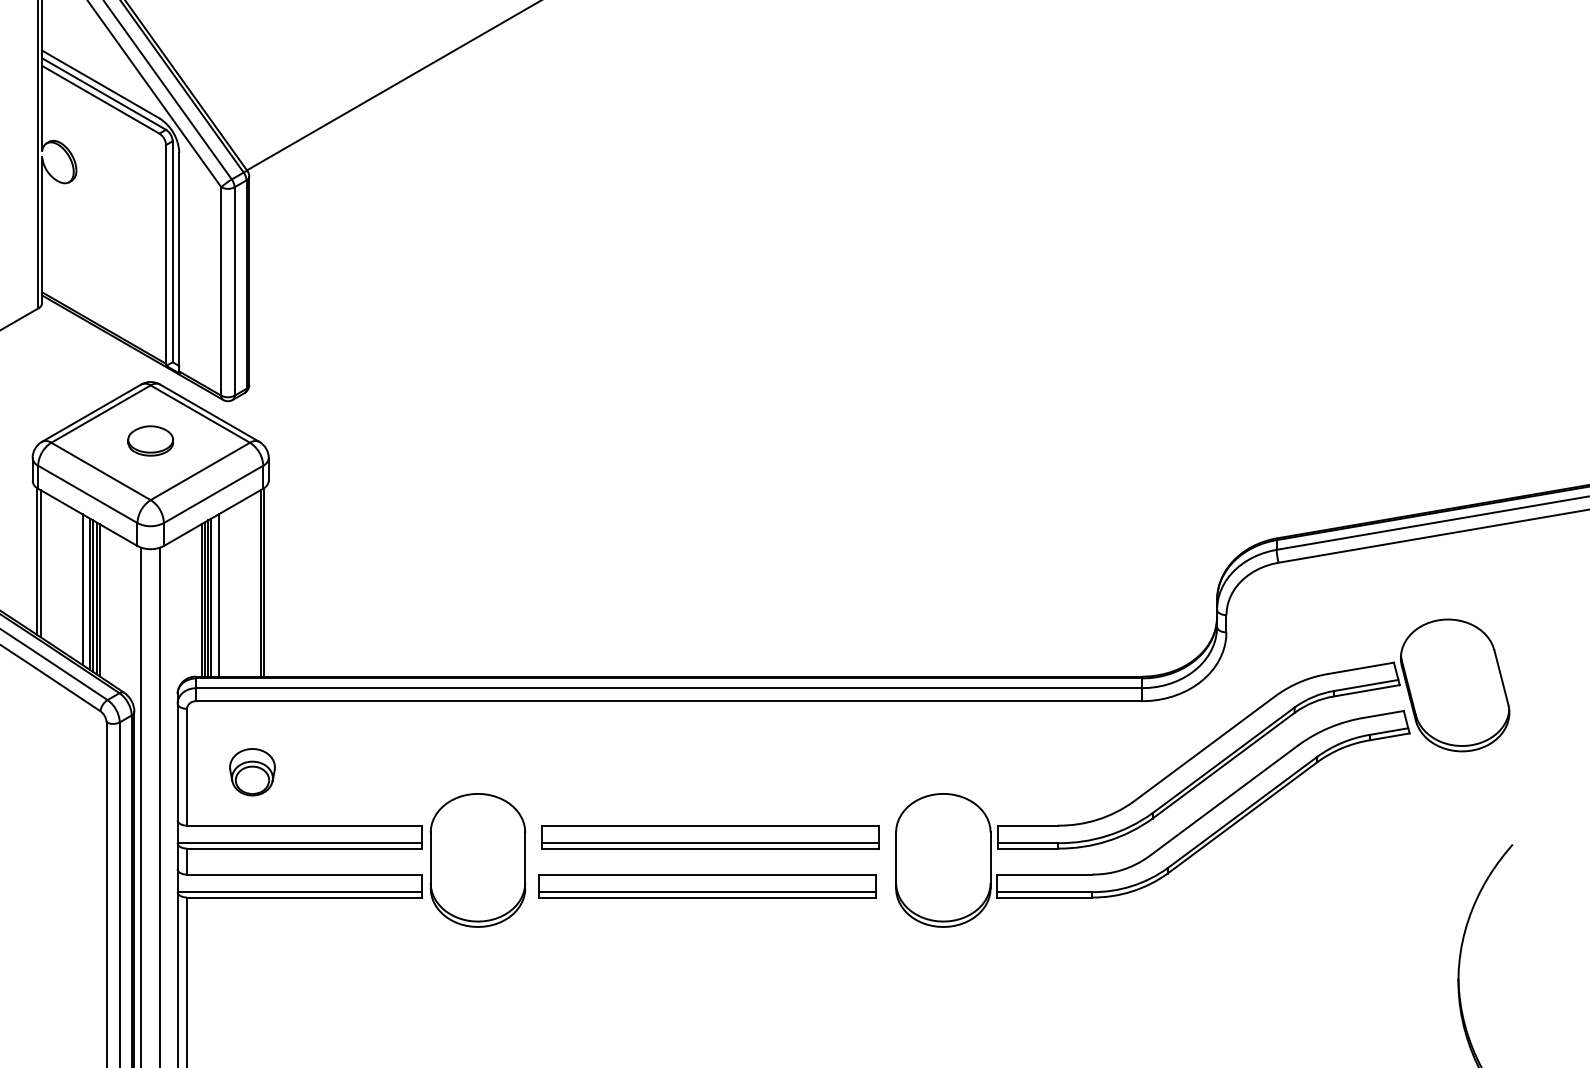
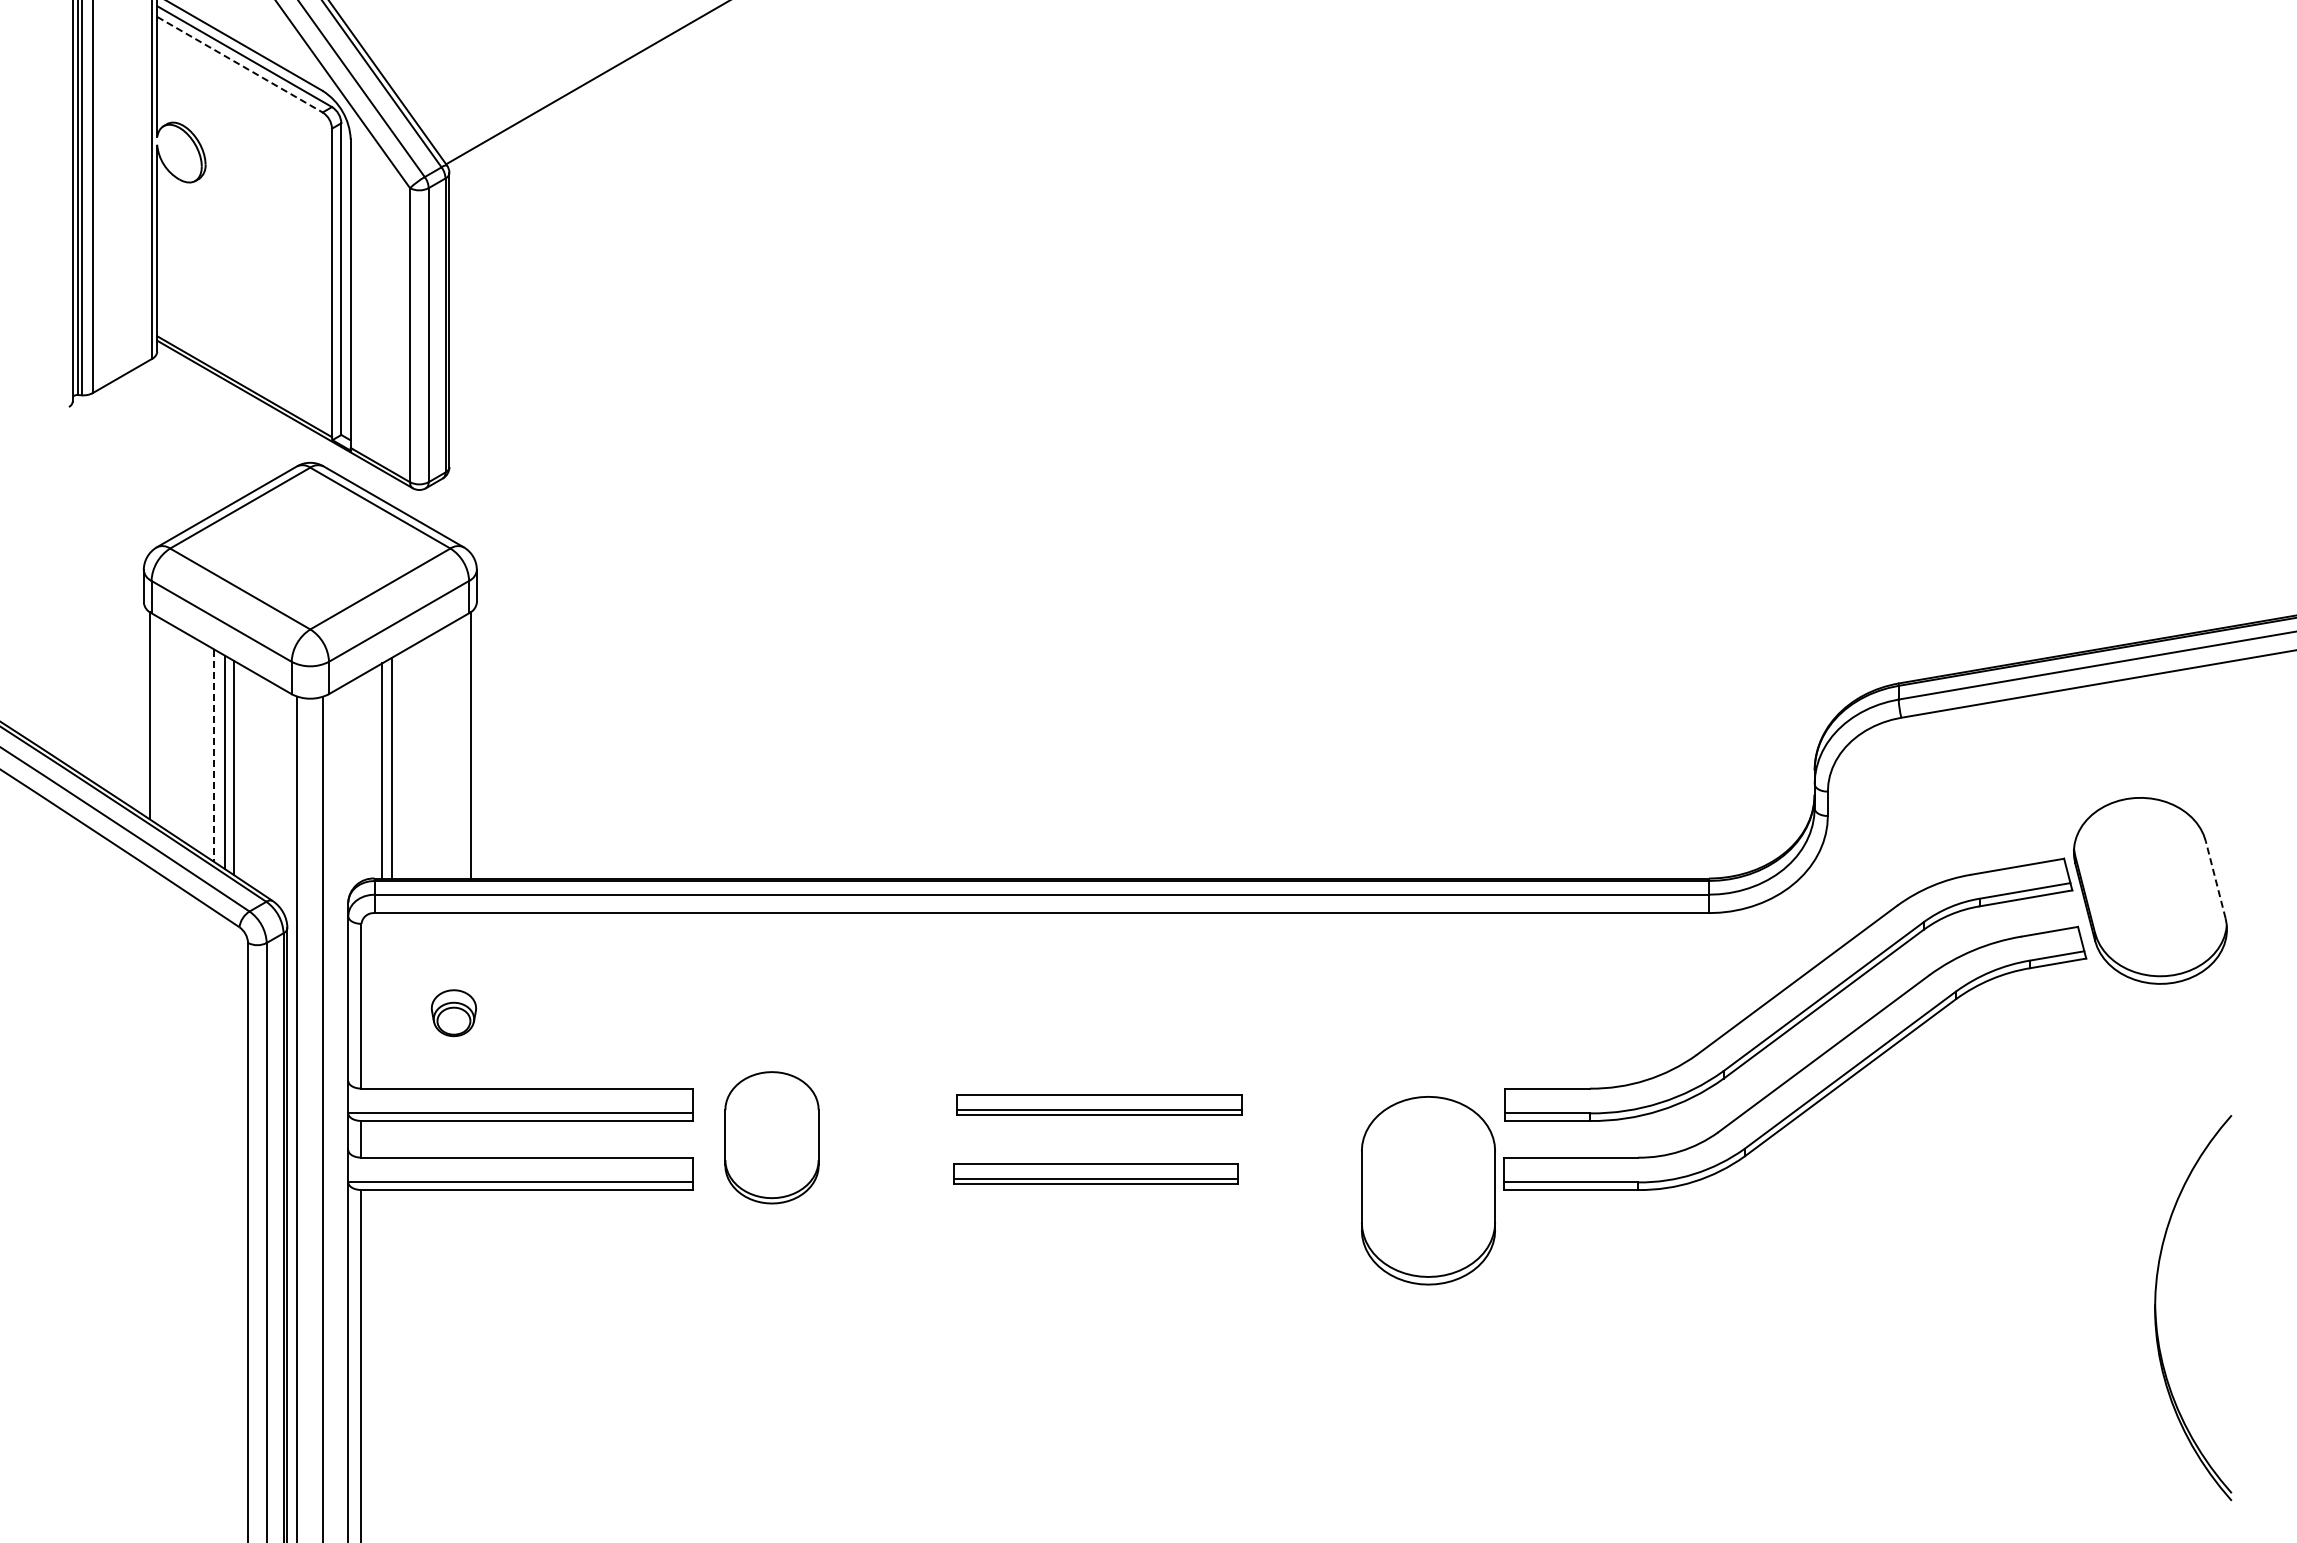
line: (101, 99) -> (240, 64), solid -> dashed
part: (150, 440) -> (309, 545), removed
line: (40, 563) -> (155, 718), removed
line: (260, 583) -> (465, 746), removed
line: (82, 590) -> (214, 756), solid -> dashed
line: (93, 595) -> (229, 764), removed
line: (218, 595) -> (406, 763), removed
line: (211, 597) -> (395, 766), removed
line: (204, 599) -> (386, 769), removed
line: (99, 600) -> (238, 770), removed
line: (1501, 677) -> (2215, 879), solid -> dashed
part: (252, 771) -> (453, 1012), size x0.7
part: (710, 836) -> (1099, 1104), size x0.6
part: (477, 860) -> (771, 1137), size x0.7
part: (943, 860) -> (1428, 1190), moved
part: (707, 885) -> (1095, 1173), size x0.6

